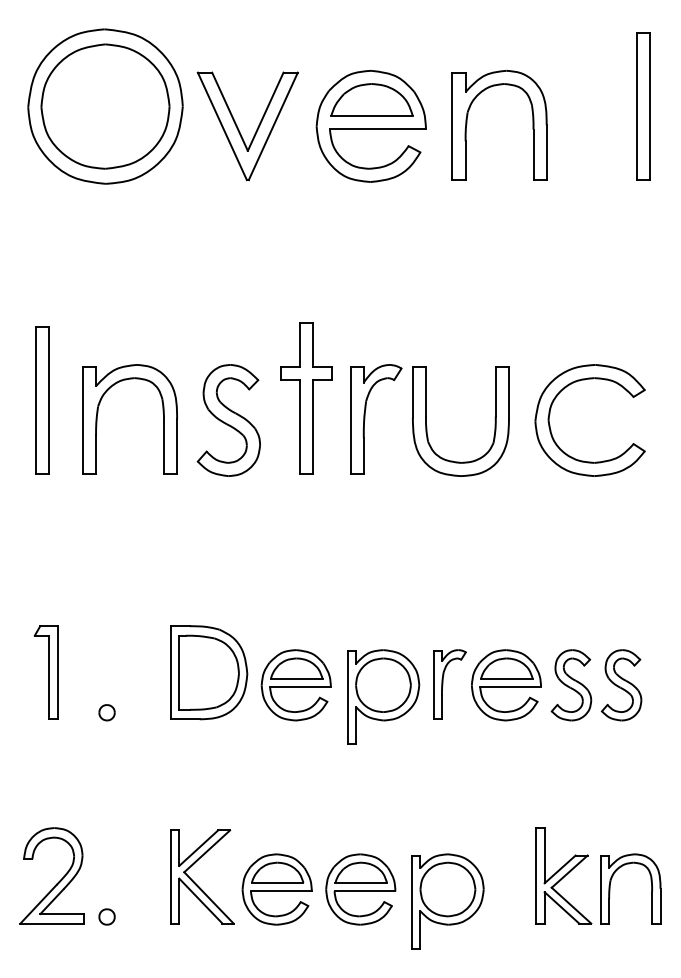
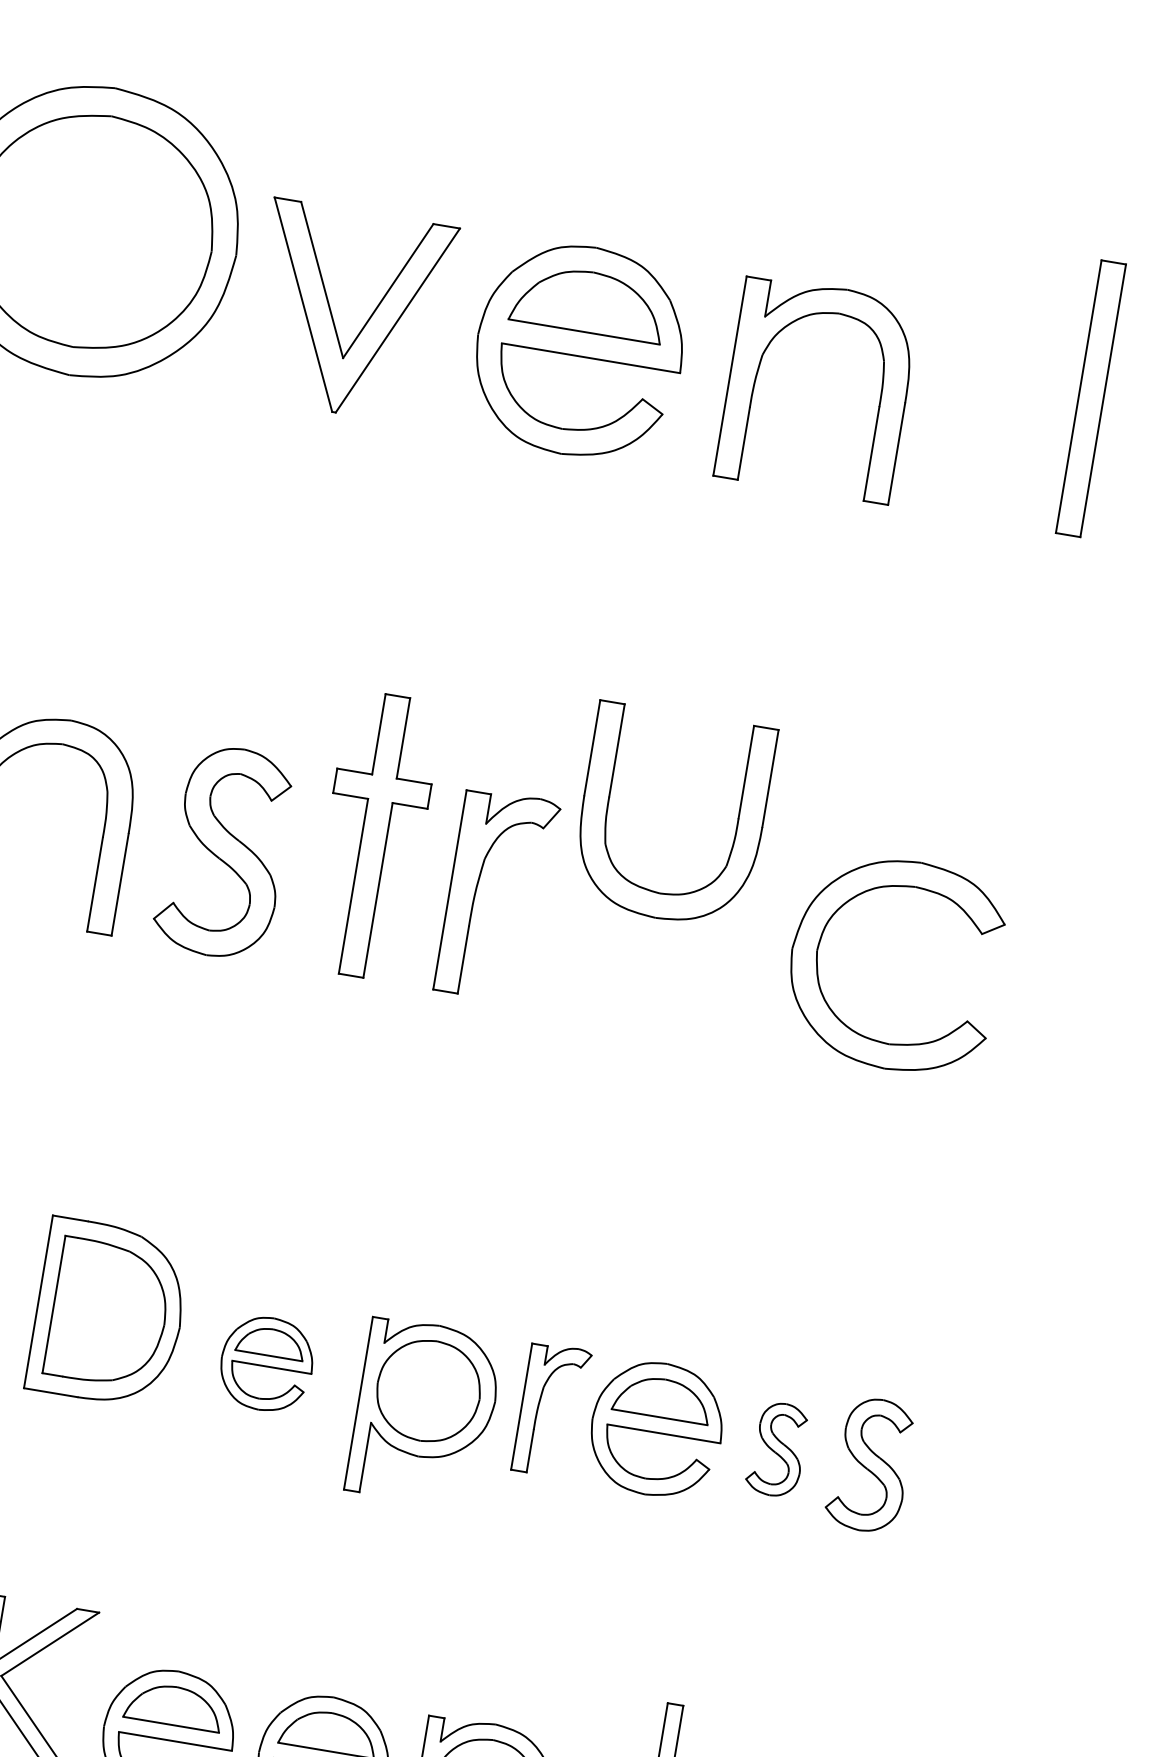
part: (427, 426) -> (608, 815), moved
part: (295, 685) -> (265, 1364), size x0.7
part: (571, 685) -> (777, 1449), size x0.7

